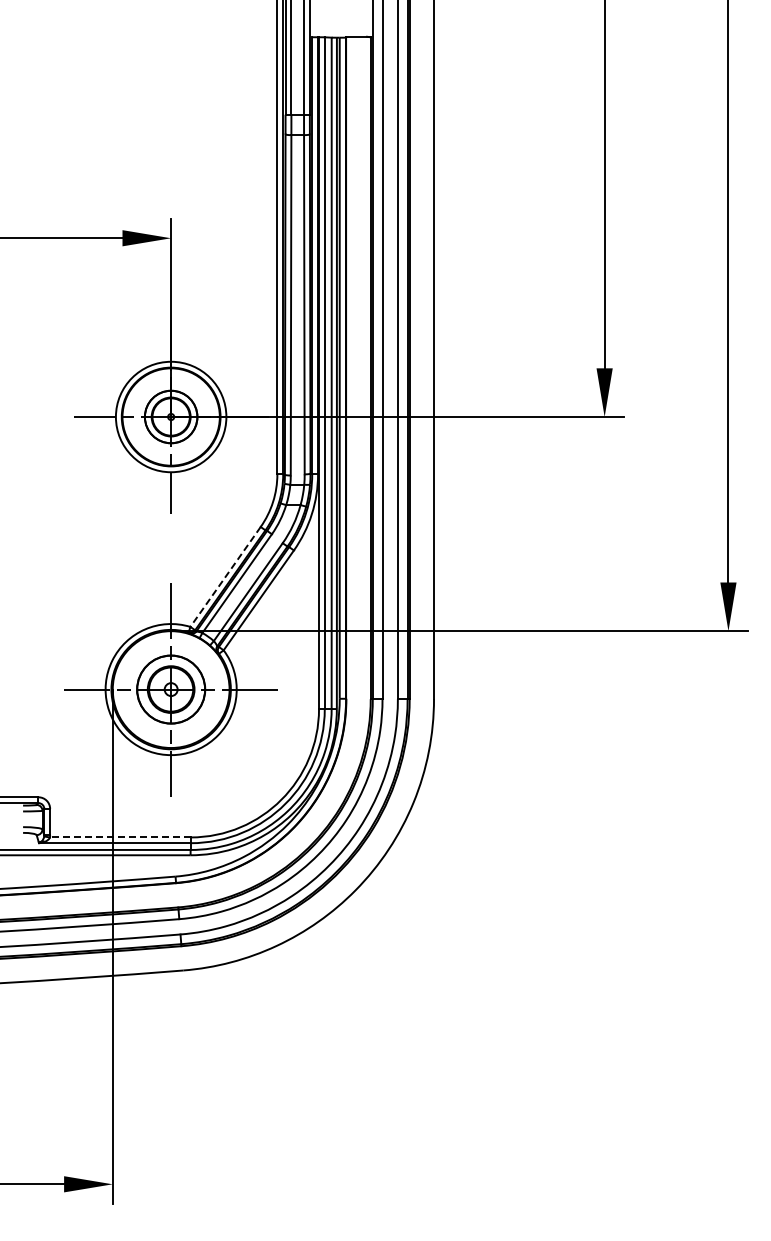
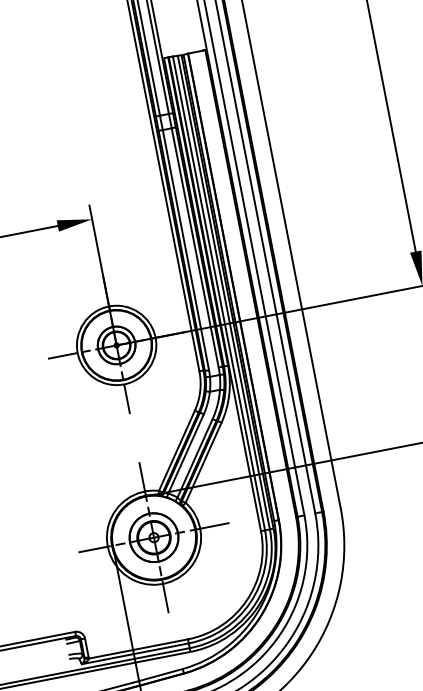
line: (225, 577) -> (176, 451), dashed -> solid
line: (119, 837) -> (137, 649), dashed -> solid

